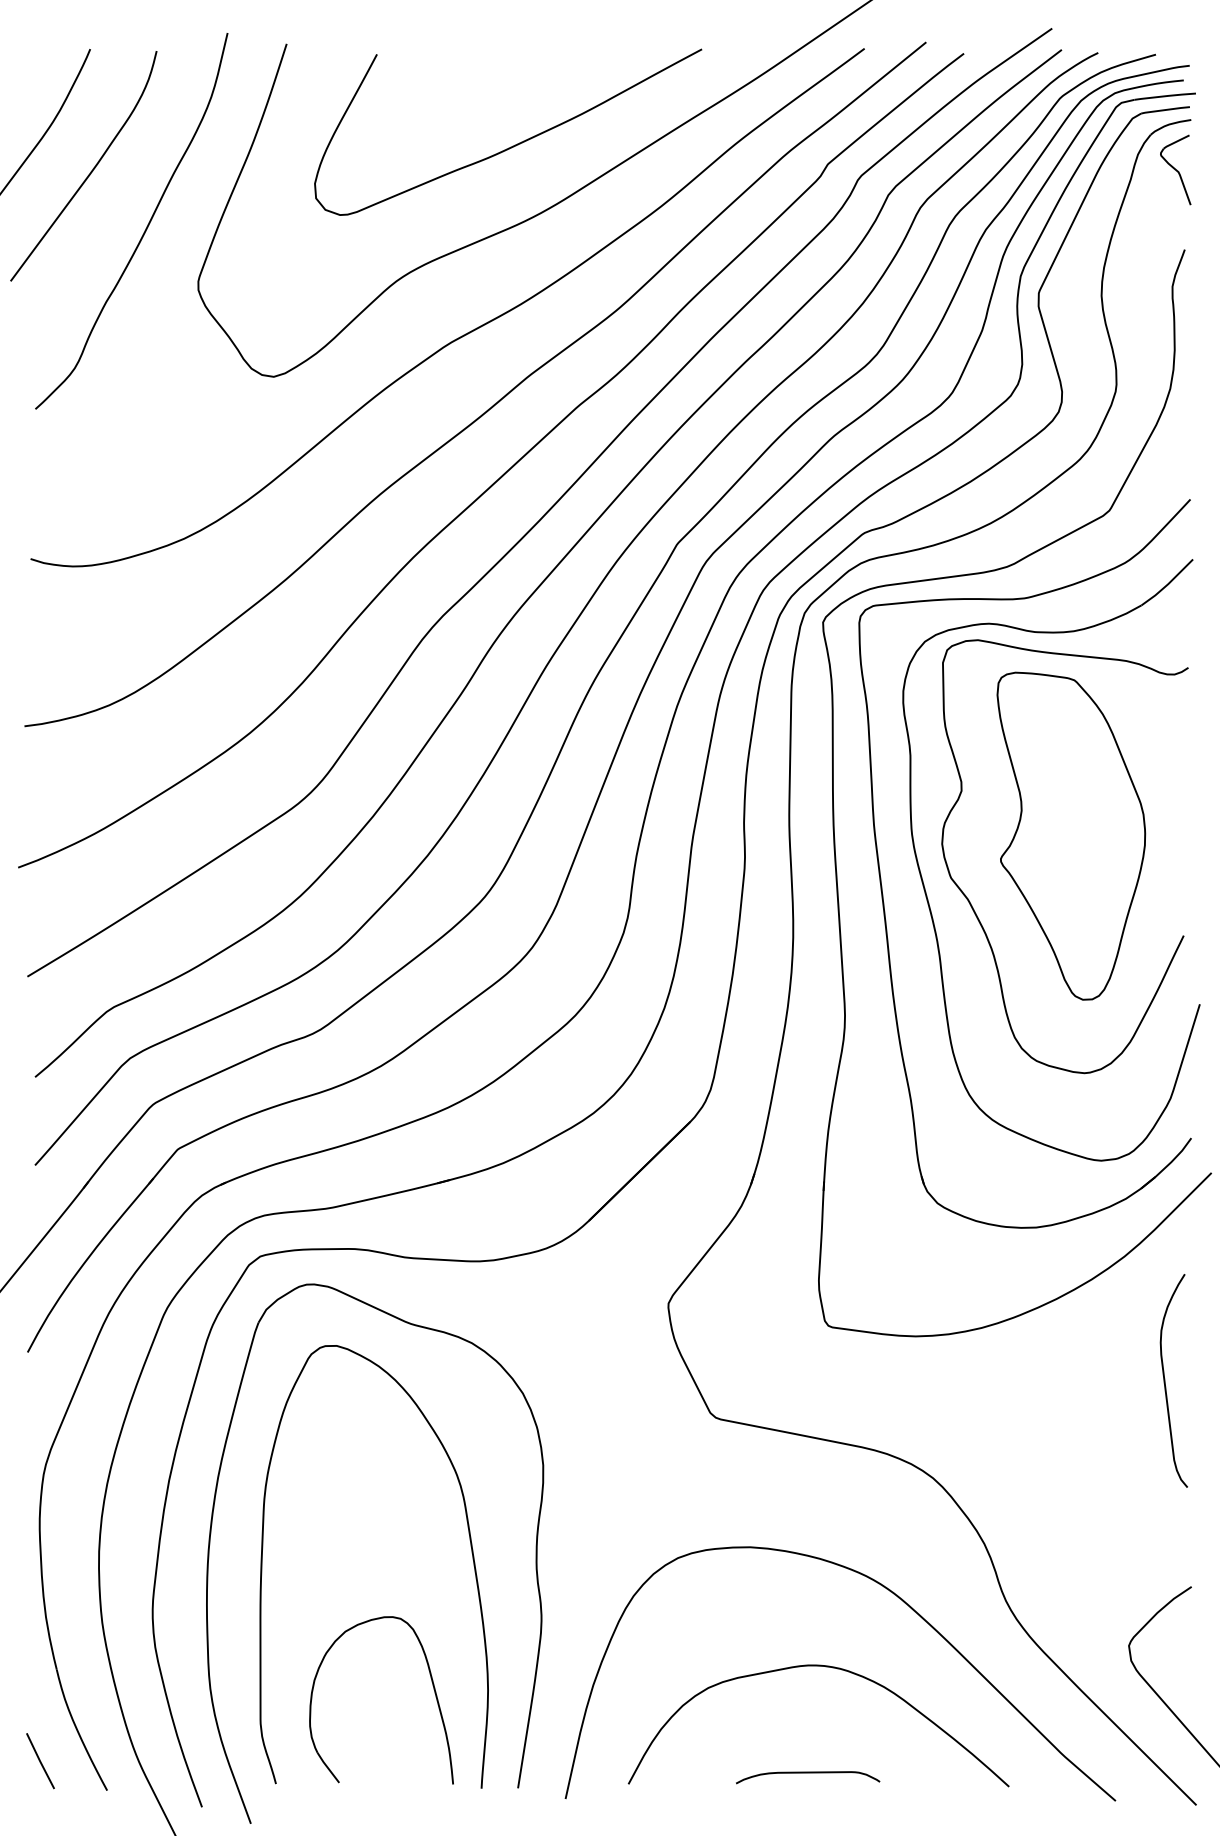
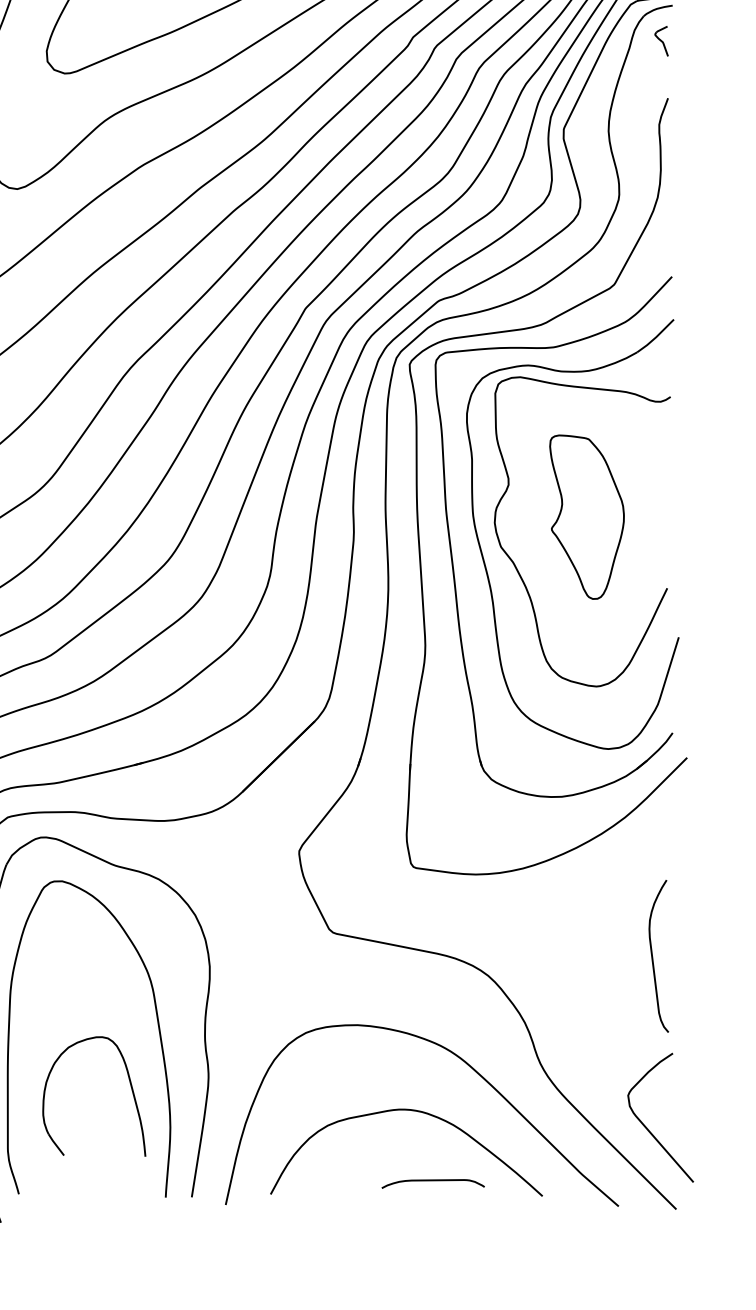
part: (1175, 169) -> (661, 41), size x0.6
part: (1071, 835) -> (587, 516), size x0.7
curve: (1165, 1380) -> (652, 956), moved
part: (431, 1682) -> (129, 1083), moved
curve: (808, 1773) -> (433, 1181), moved

